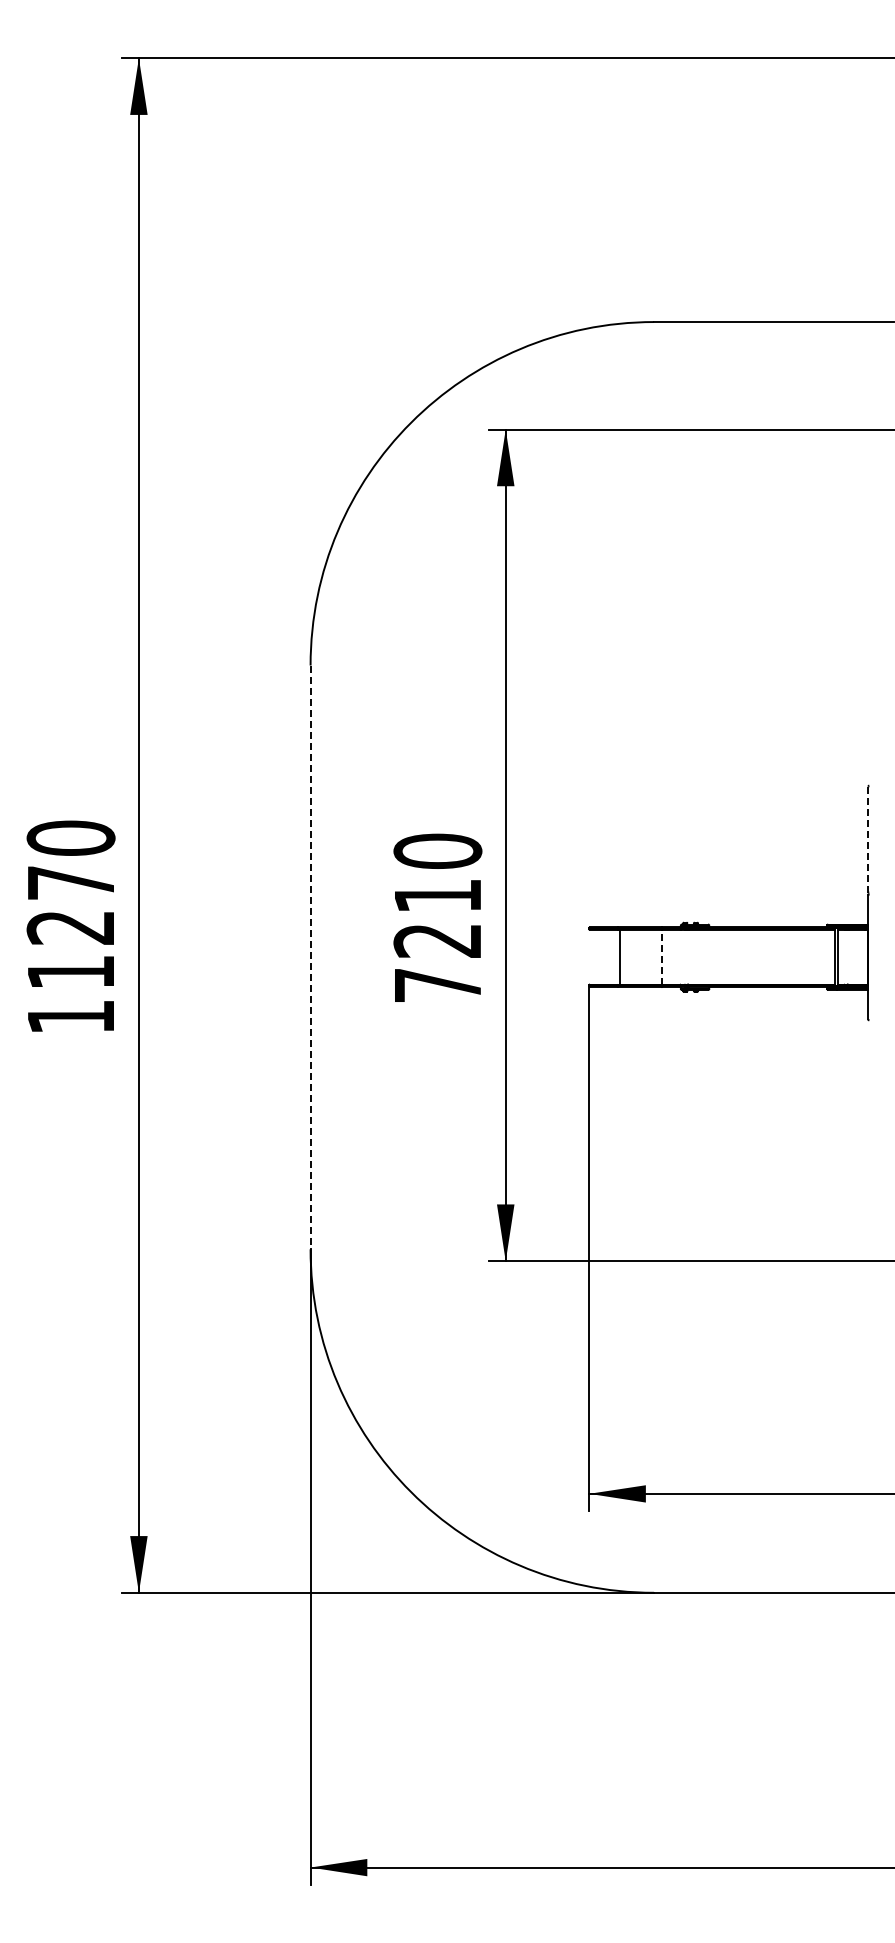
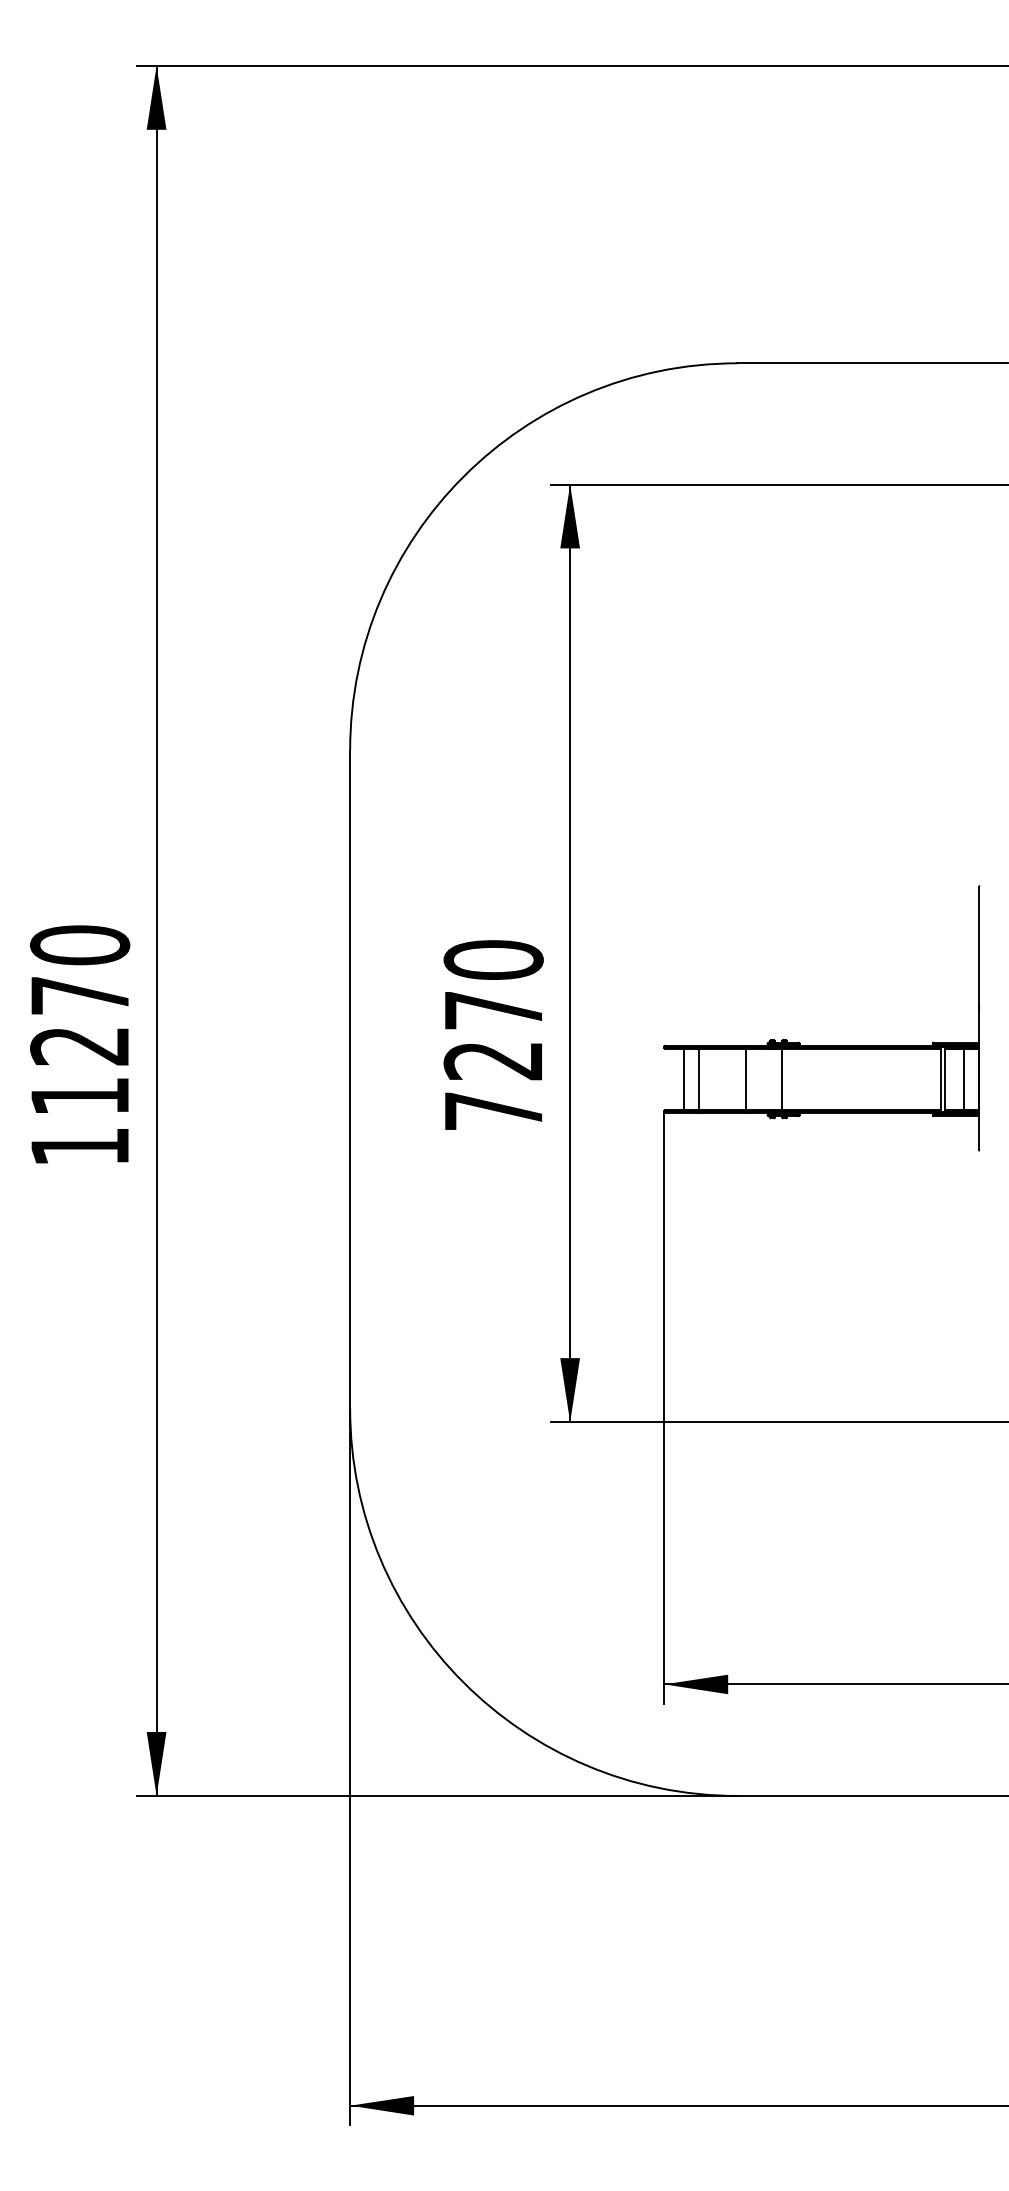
line: (868, 839) -> (979, 946), dashed -> solid
text: (437, 895) -> (493, 1009), 7210 -> 7270
line: (662, 956) -> (746, 1078), dashed -> solid
line: (310, 957) -> (350, 1079), dashed -> solid
line: (606, 957) -> (683, 1079), added
line: (693, 957) -> (781, 1079), added
line: (854, 957) -> (963, 1079), added

